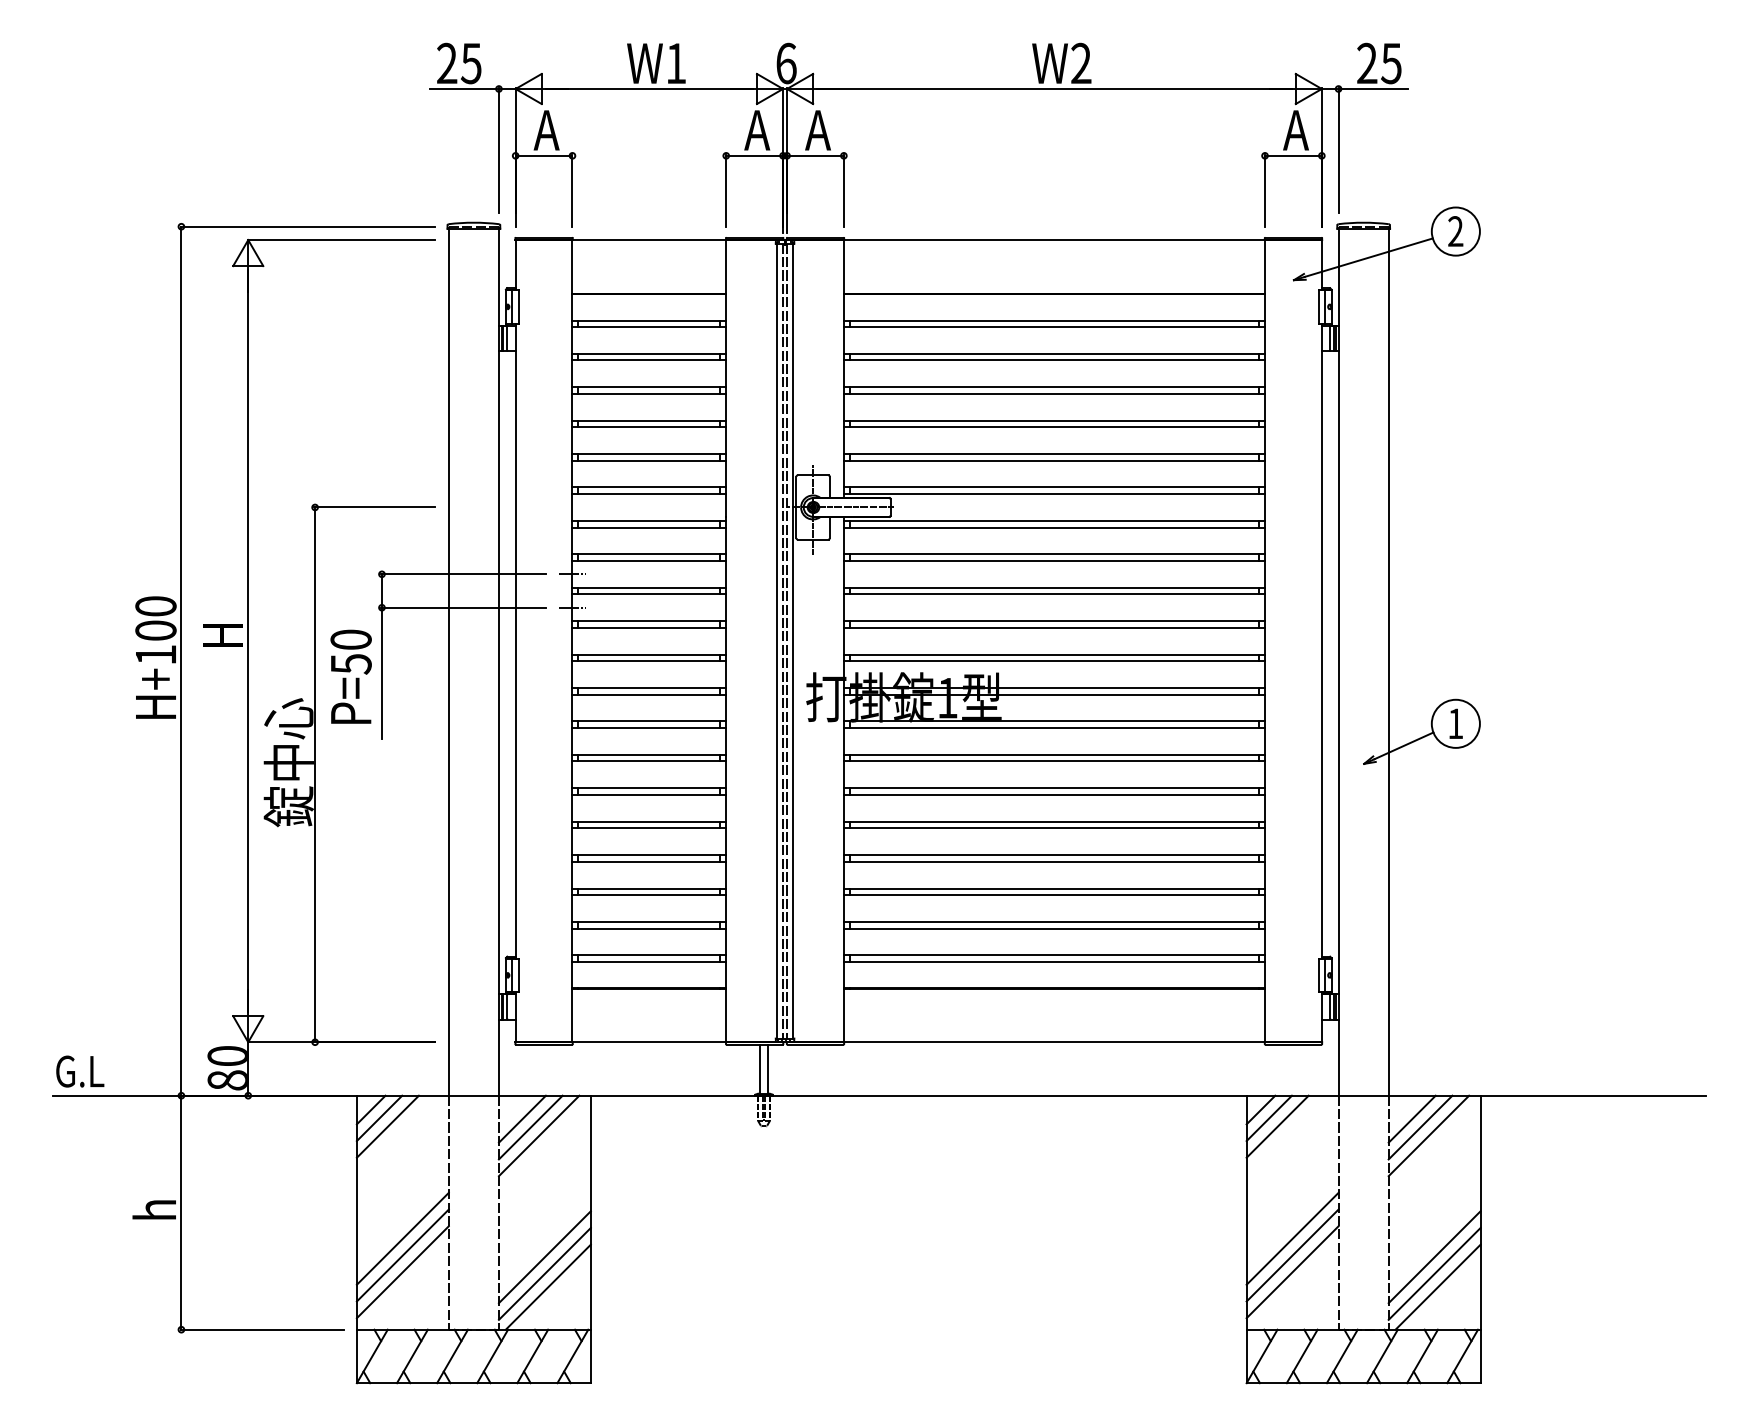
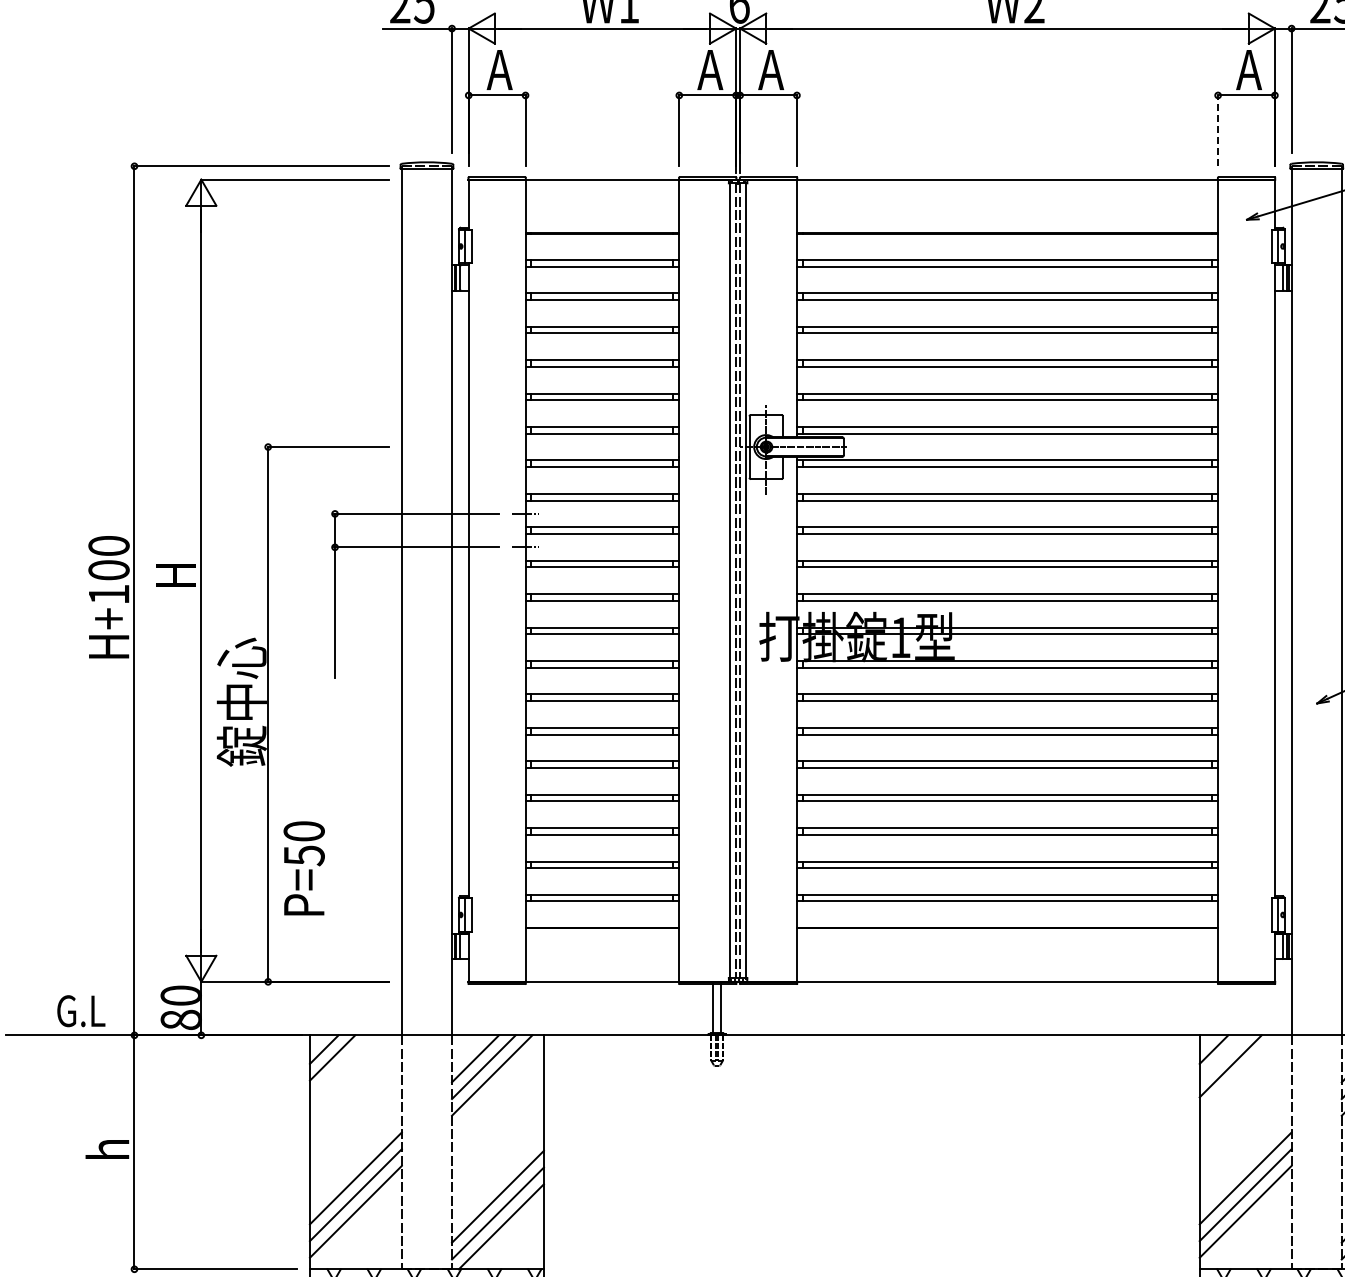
line: (1265, 190) -> (1218, 130), solid -> dashed
text: (350, 676) -> (303, 868), moved
text: (80, 1071) -> (81, 1011), moved
line: (1268, 1118) -> (1221, 1058), removed
line: (387, 1126) -> (340, 1066), removed

